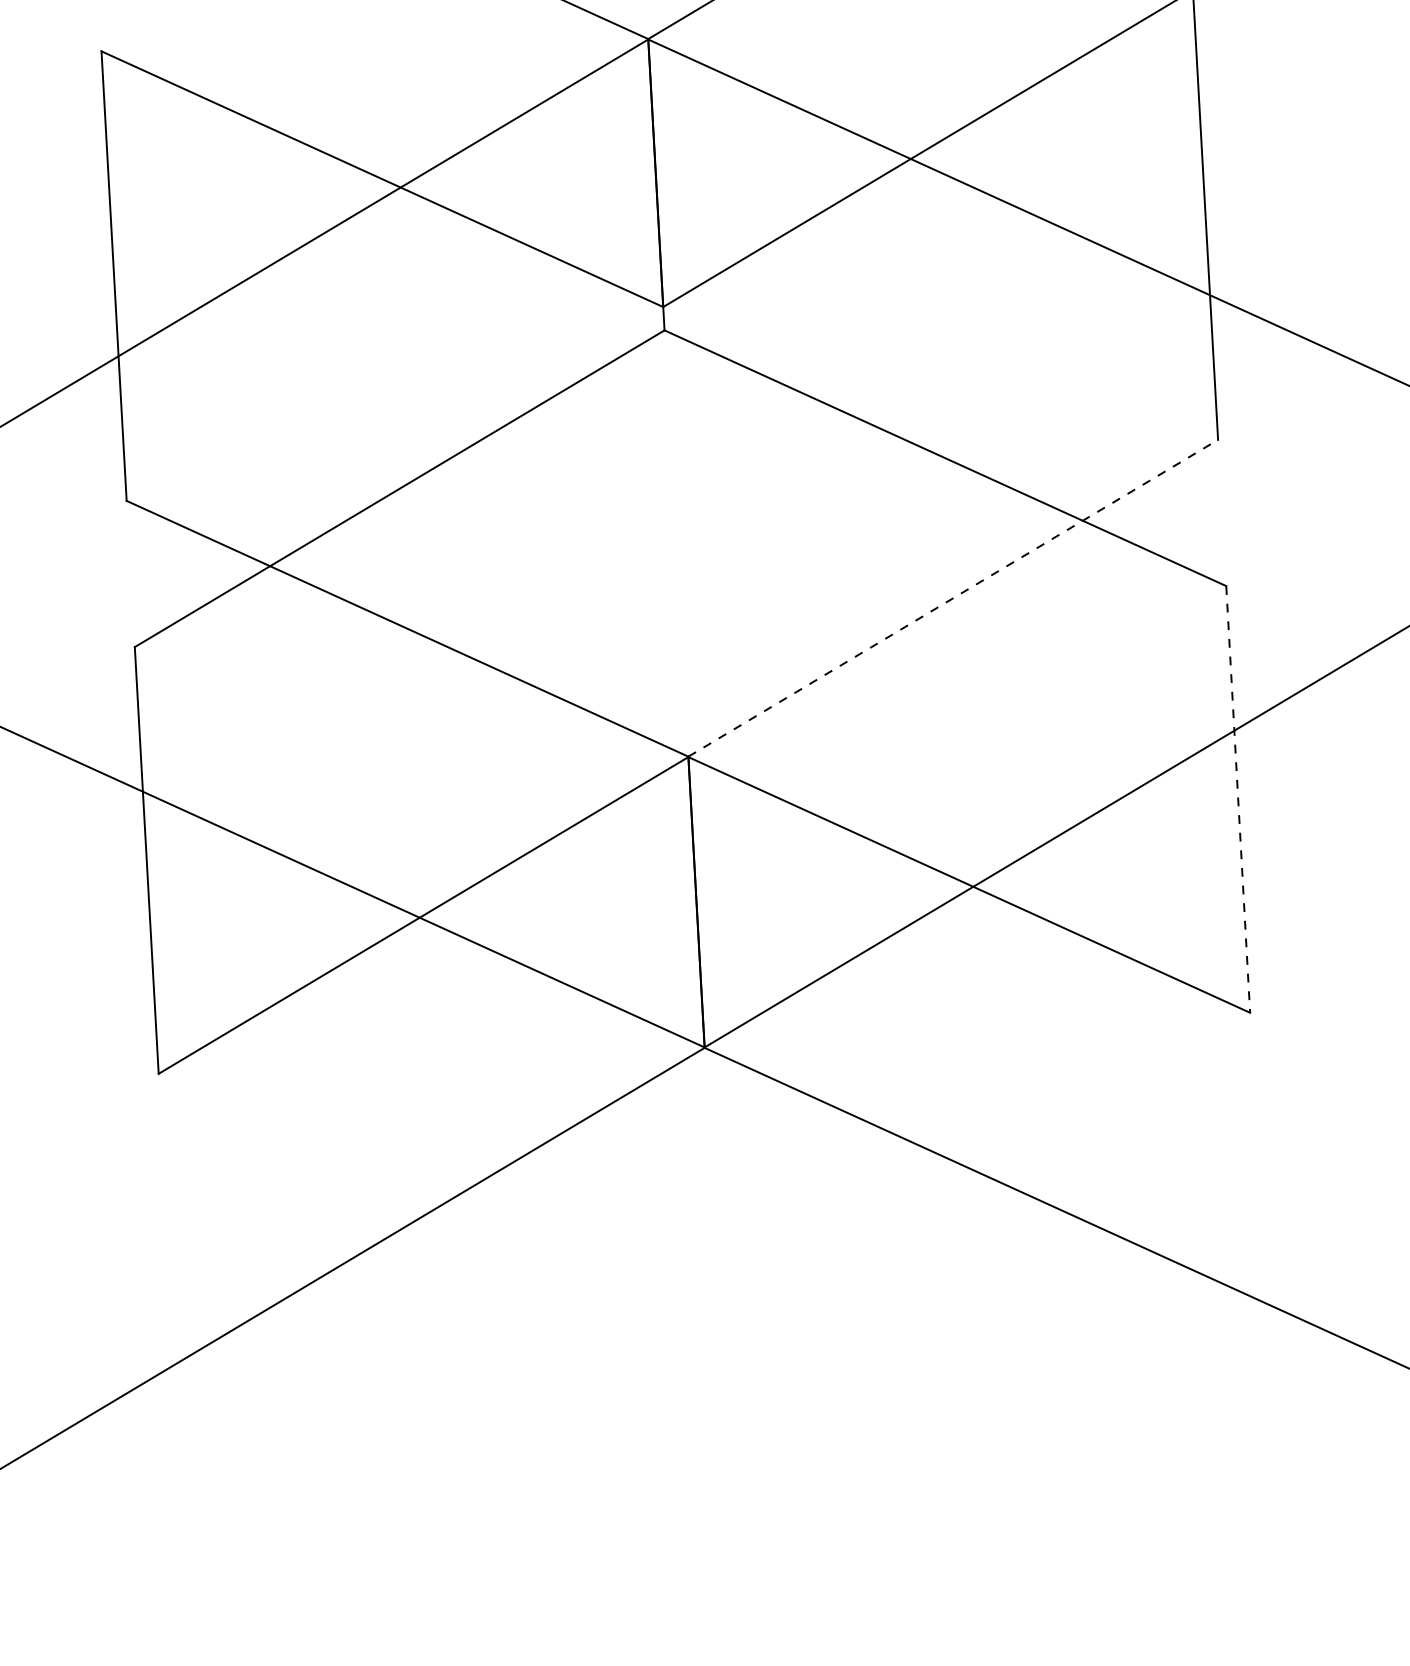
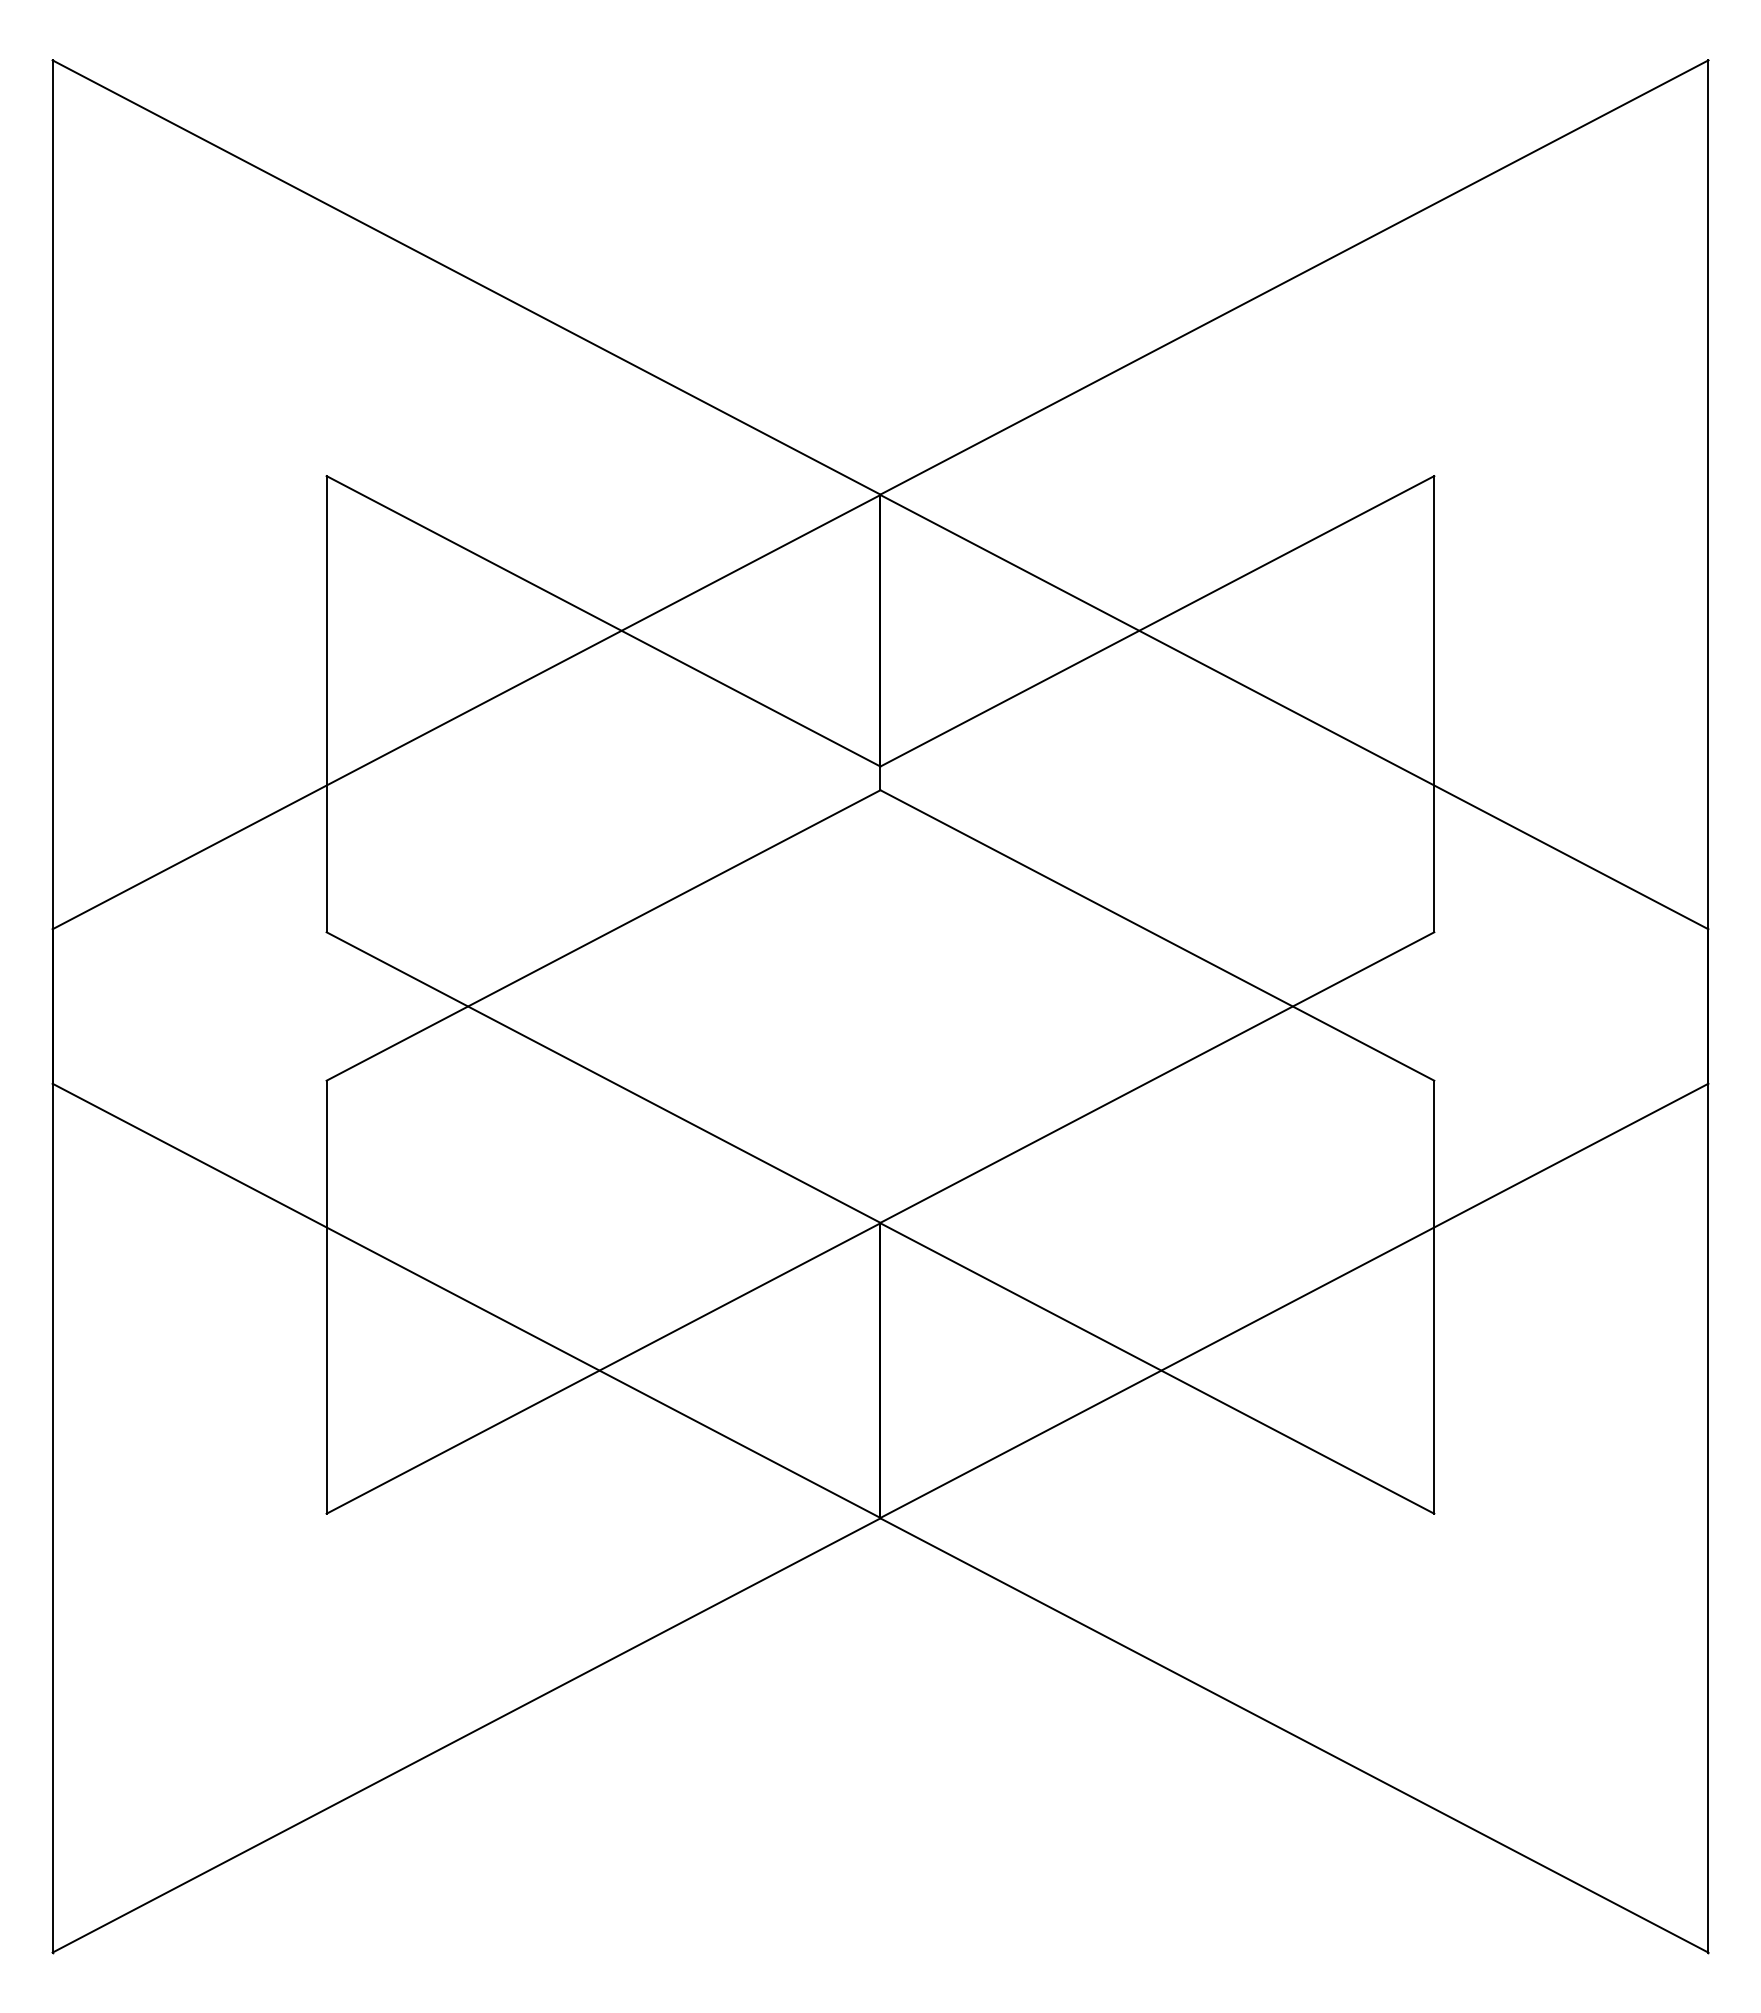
line: (953, 598) -> (1157, 1077), dashed -> solid
line: (1238, 799) -> (1434, 1297), dashed -> solid

